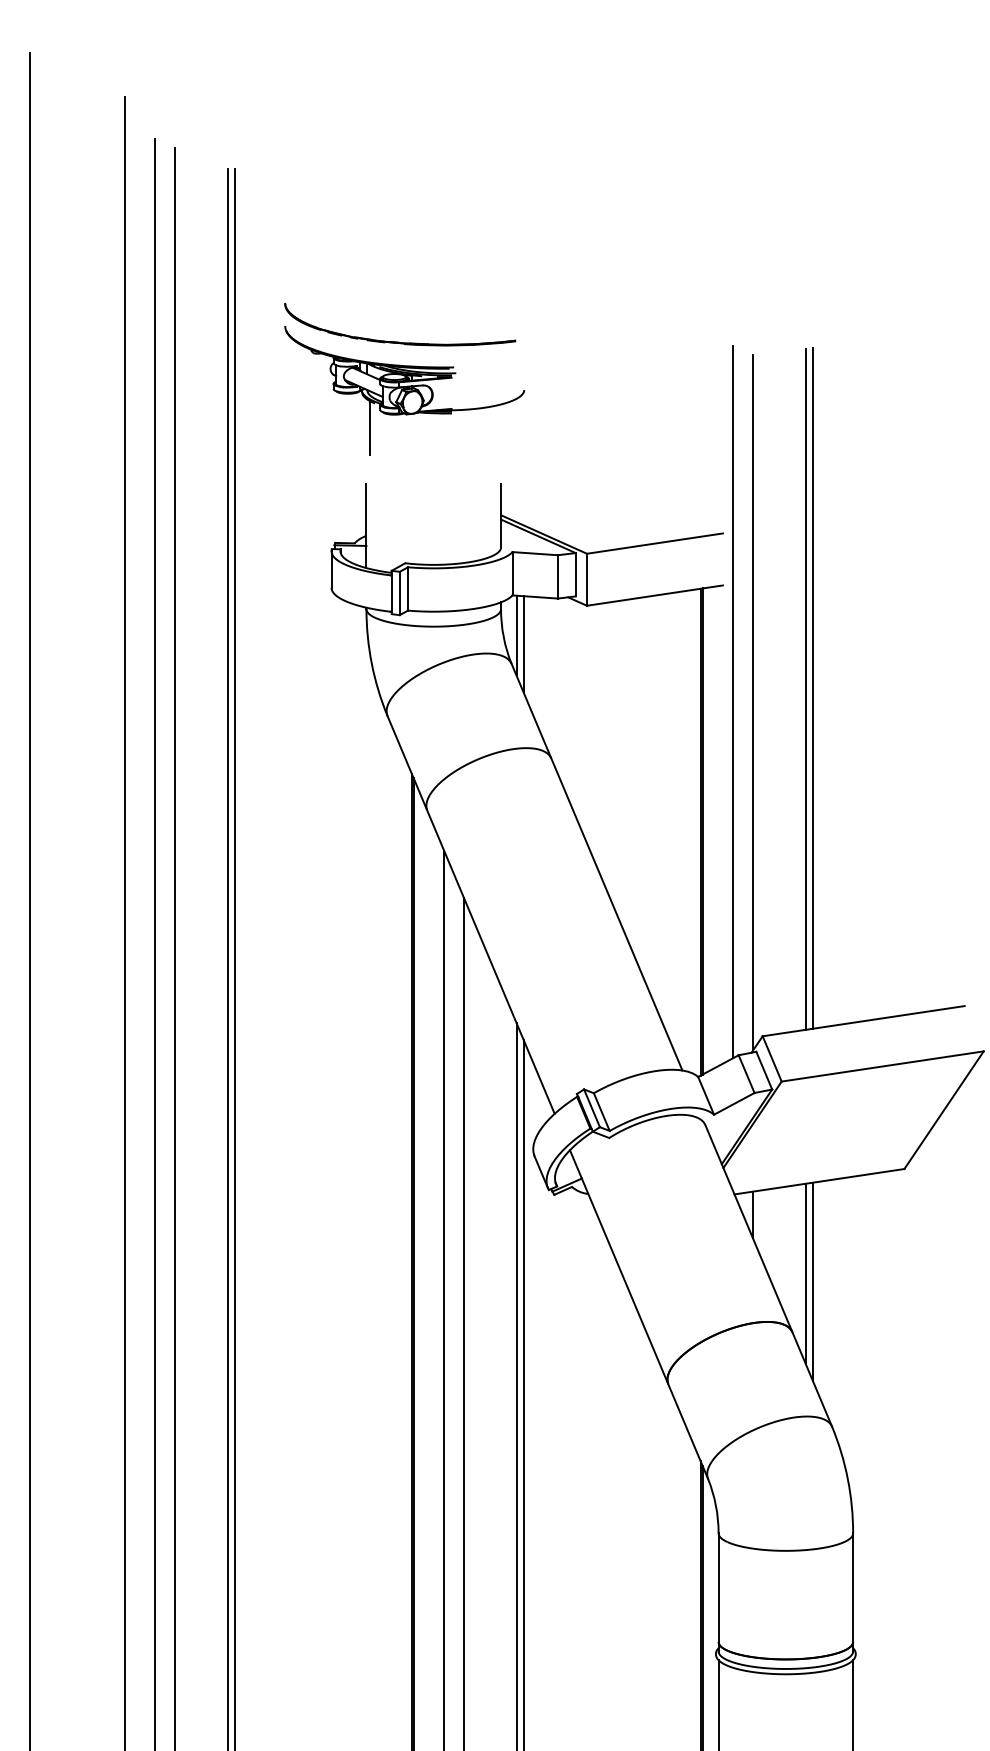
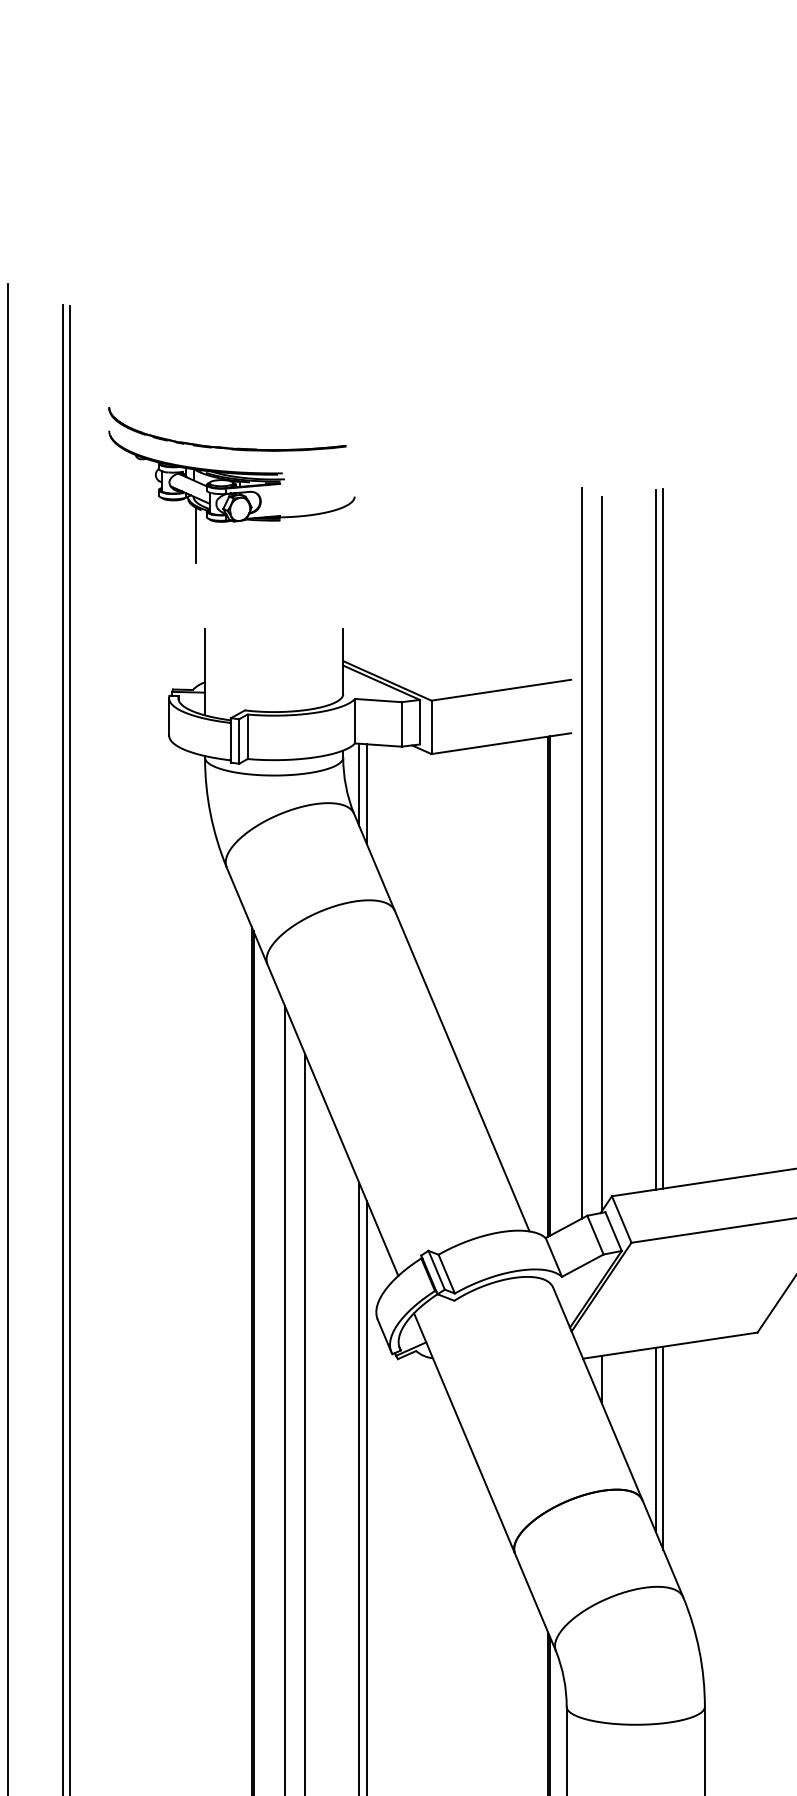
part: (404, 379) -> (231, 485), moved

